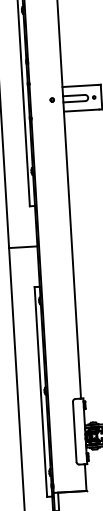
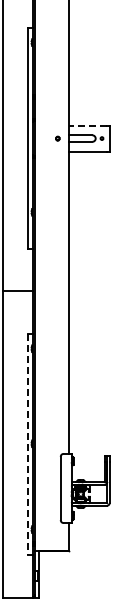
line: (80, 85) -> (88, 125), solid -> dashed
line: (40, 392) -> (27, 444), solid -> dashed

